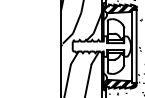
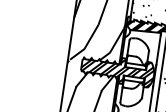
hatch: (101, 46) -> (117, 70), added

